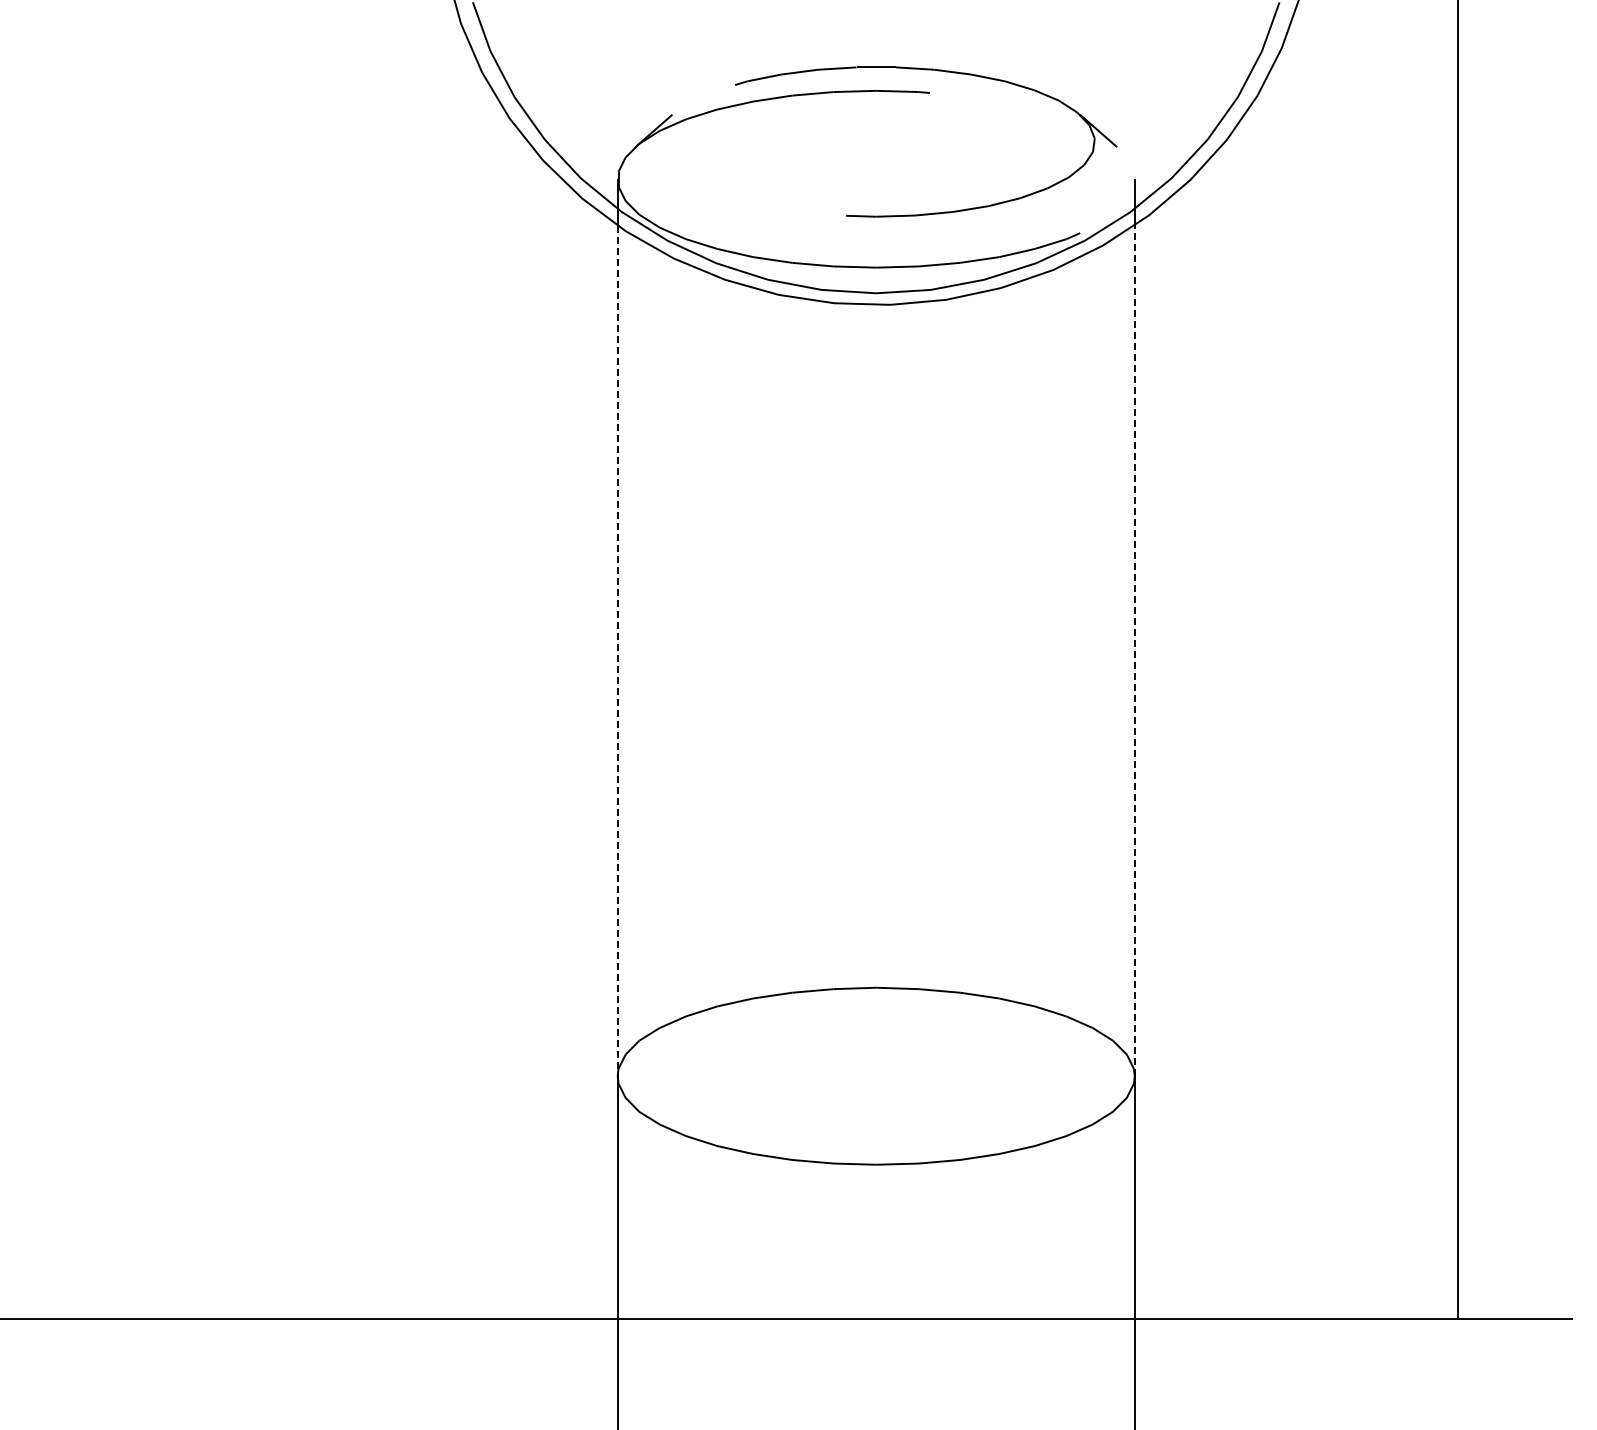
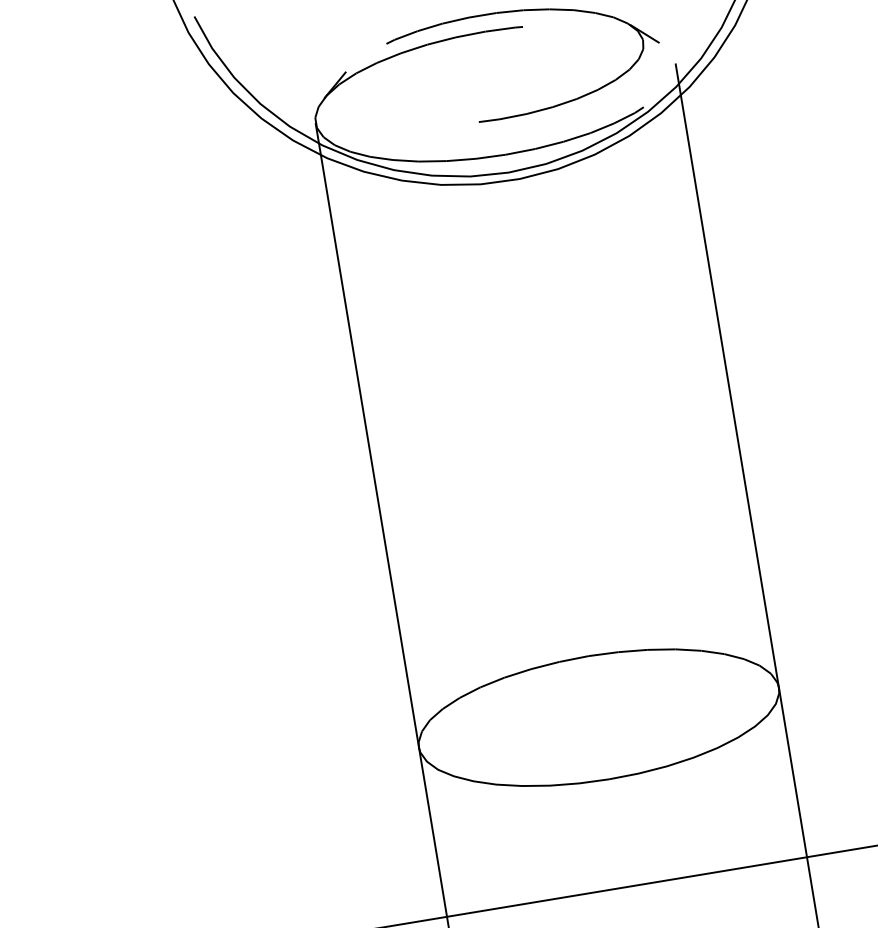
line: (1134, 650) -> (729, 391), dashed -> solid
line: (617, 651) -> (369, 451), dashed -> solid

